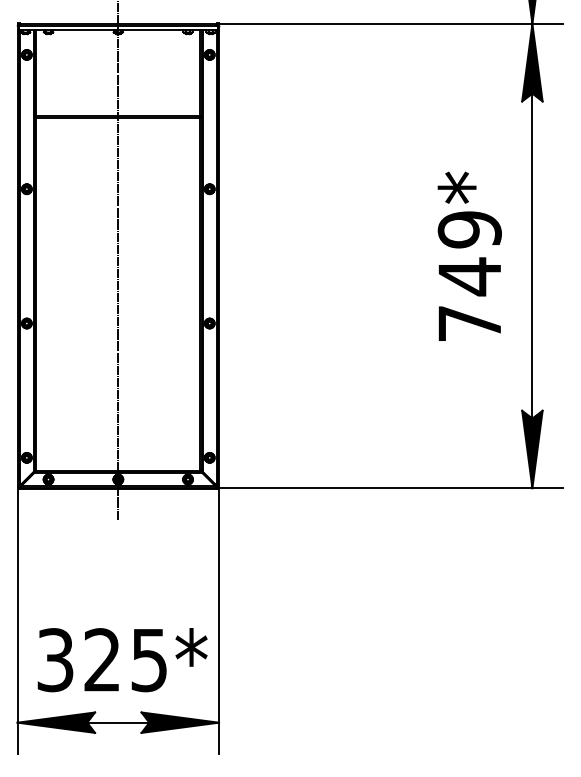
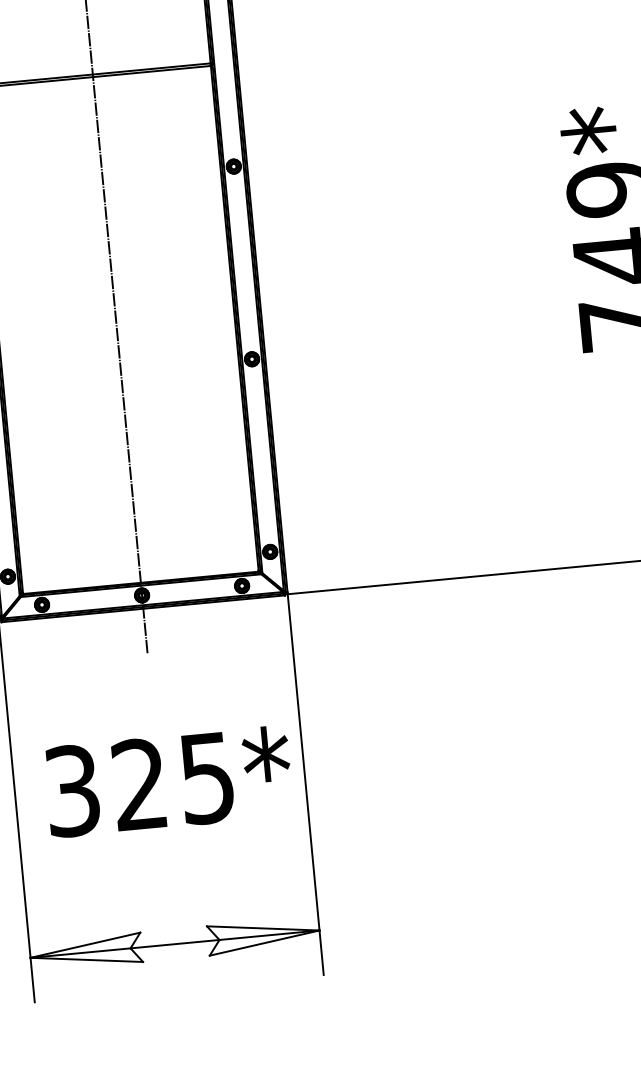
text: (122, 660) -> (168, 782), moved
fill: (56, 722) -> (86, 952), removed
fill: (180, 722) -> (264, 935), removed

